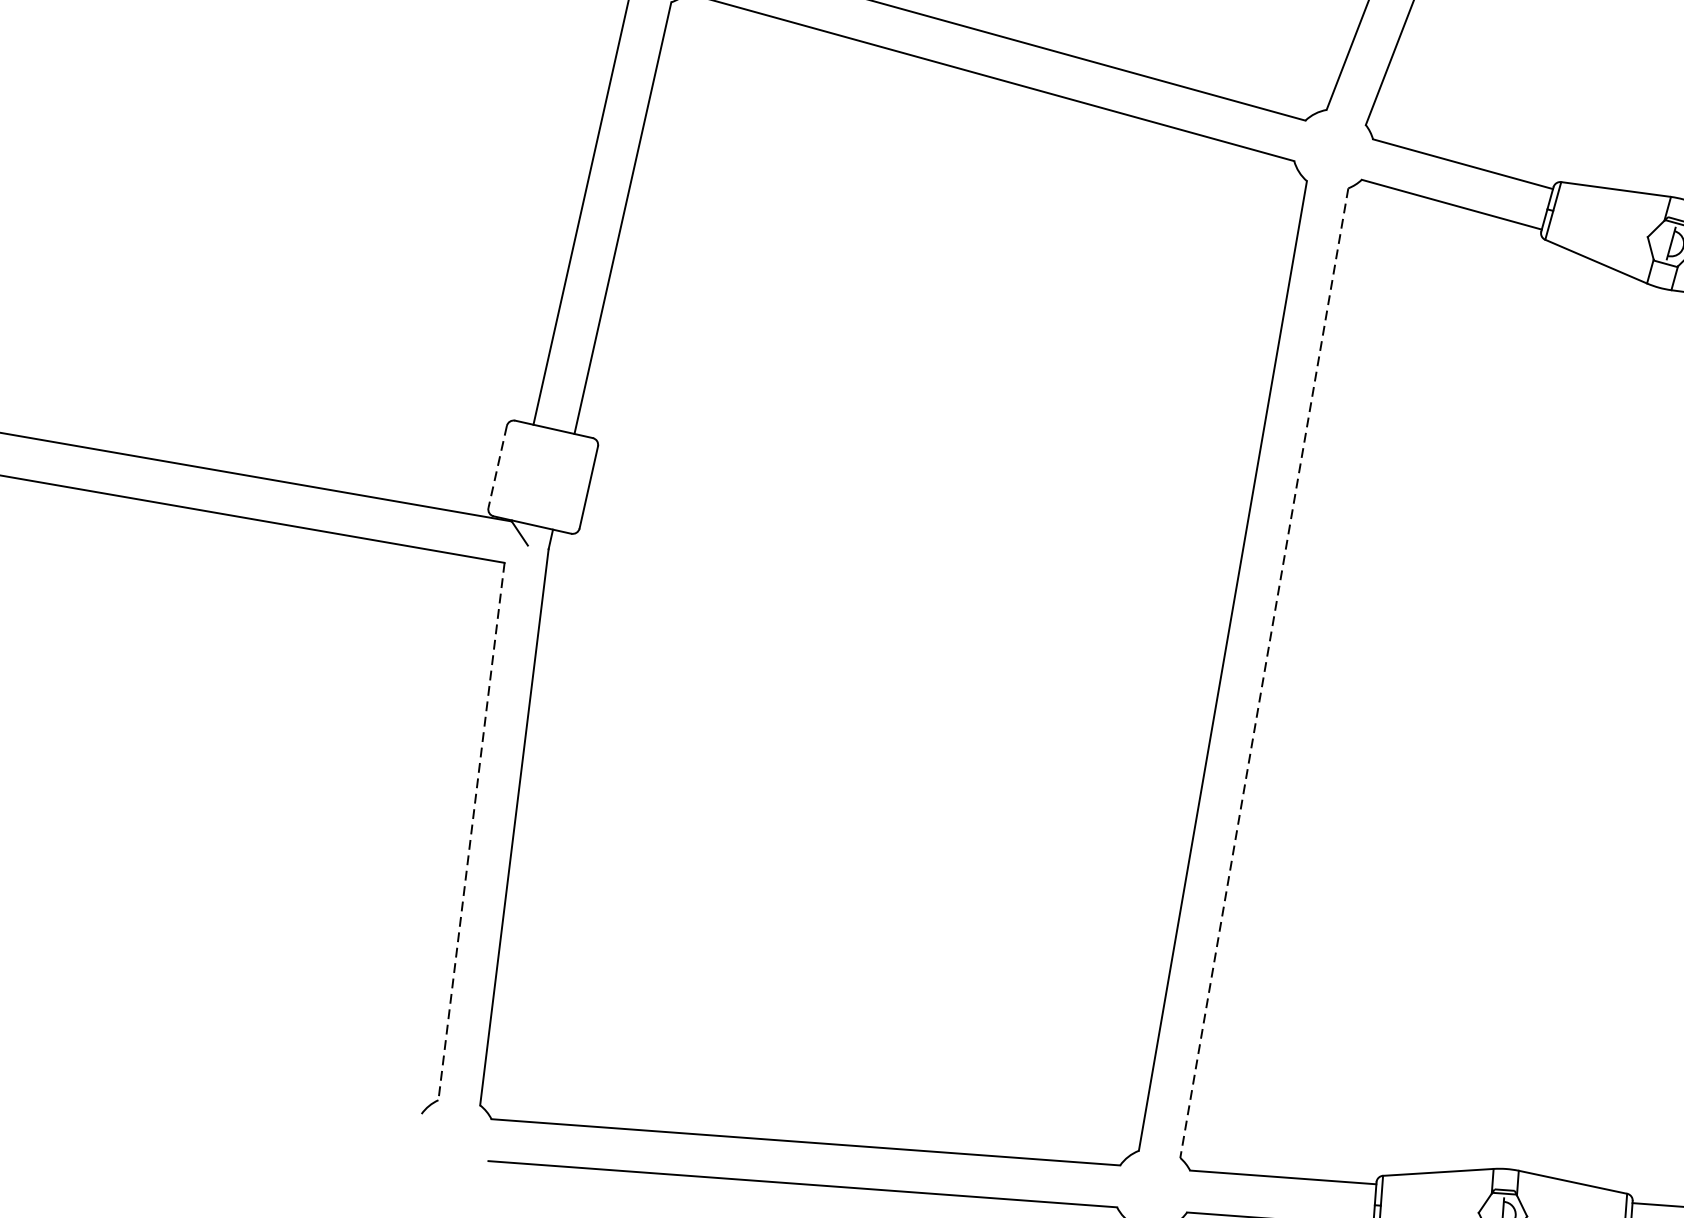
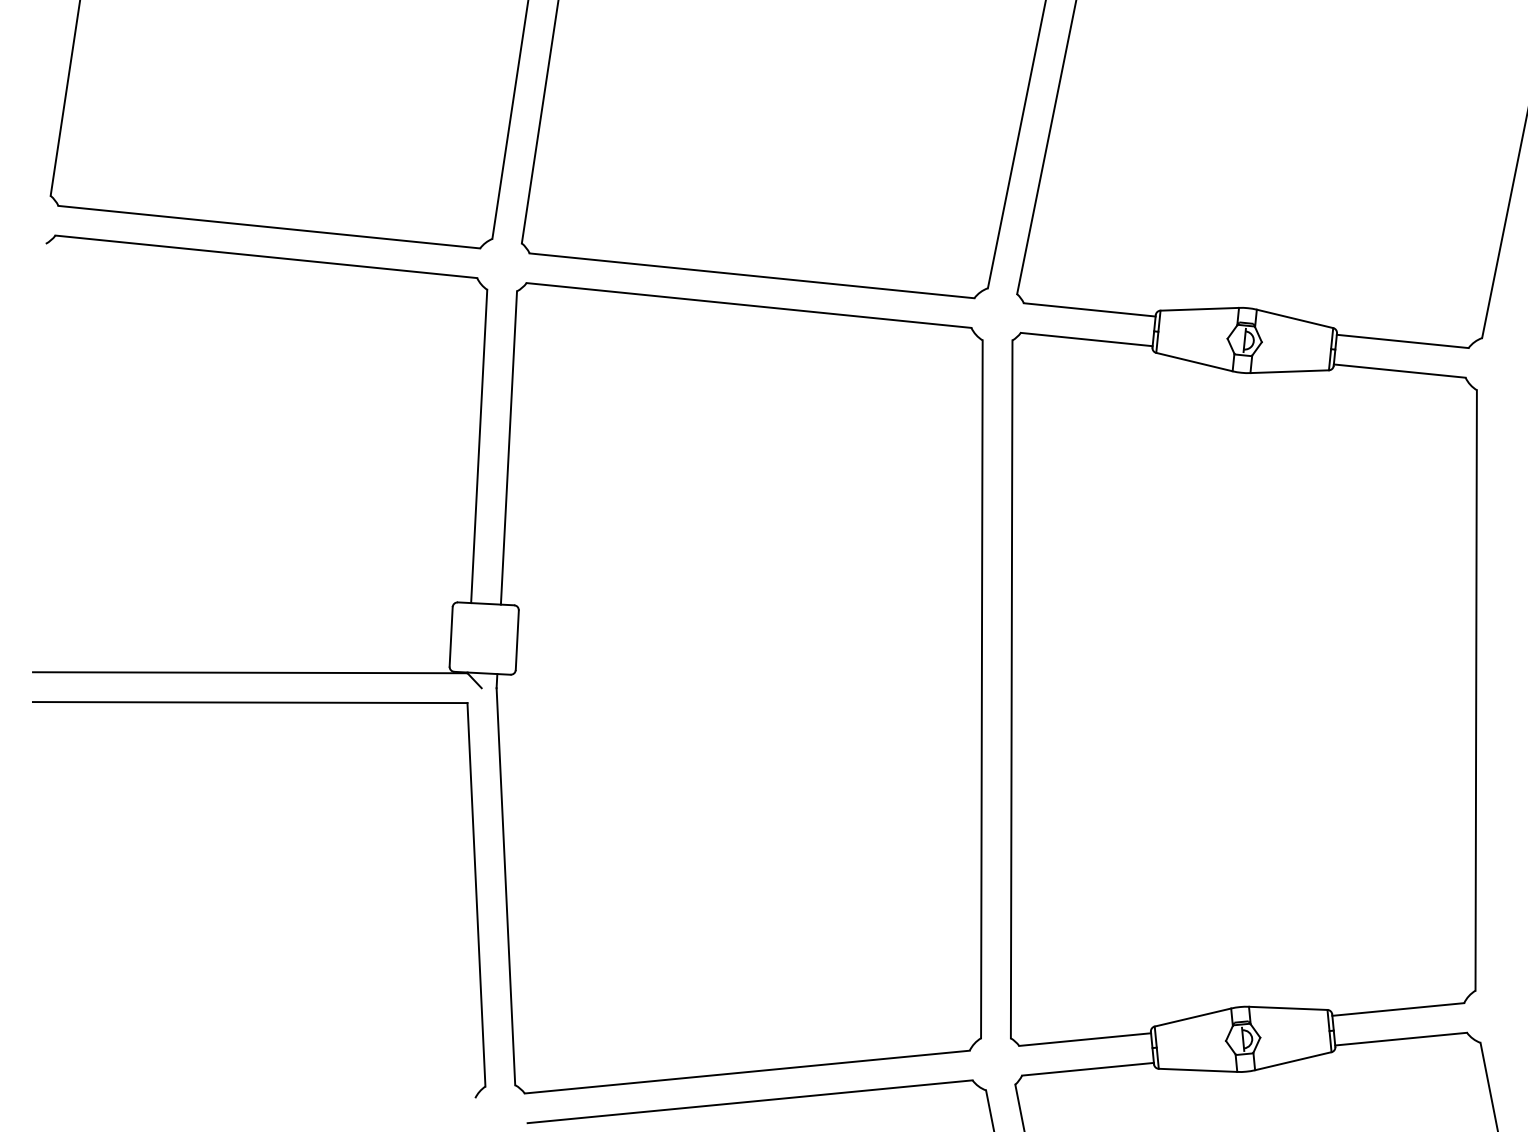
line: (498, 466) -> (451, 636), dashed -> solid
line: (1264, 673) -> (1011, 689), dashed -> solid
line: (471, 831) -> (476, 894), dashed -> solid

